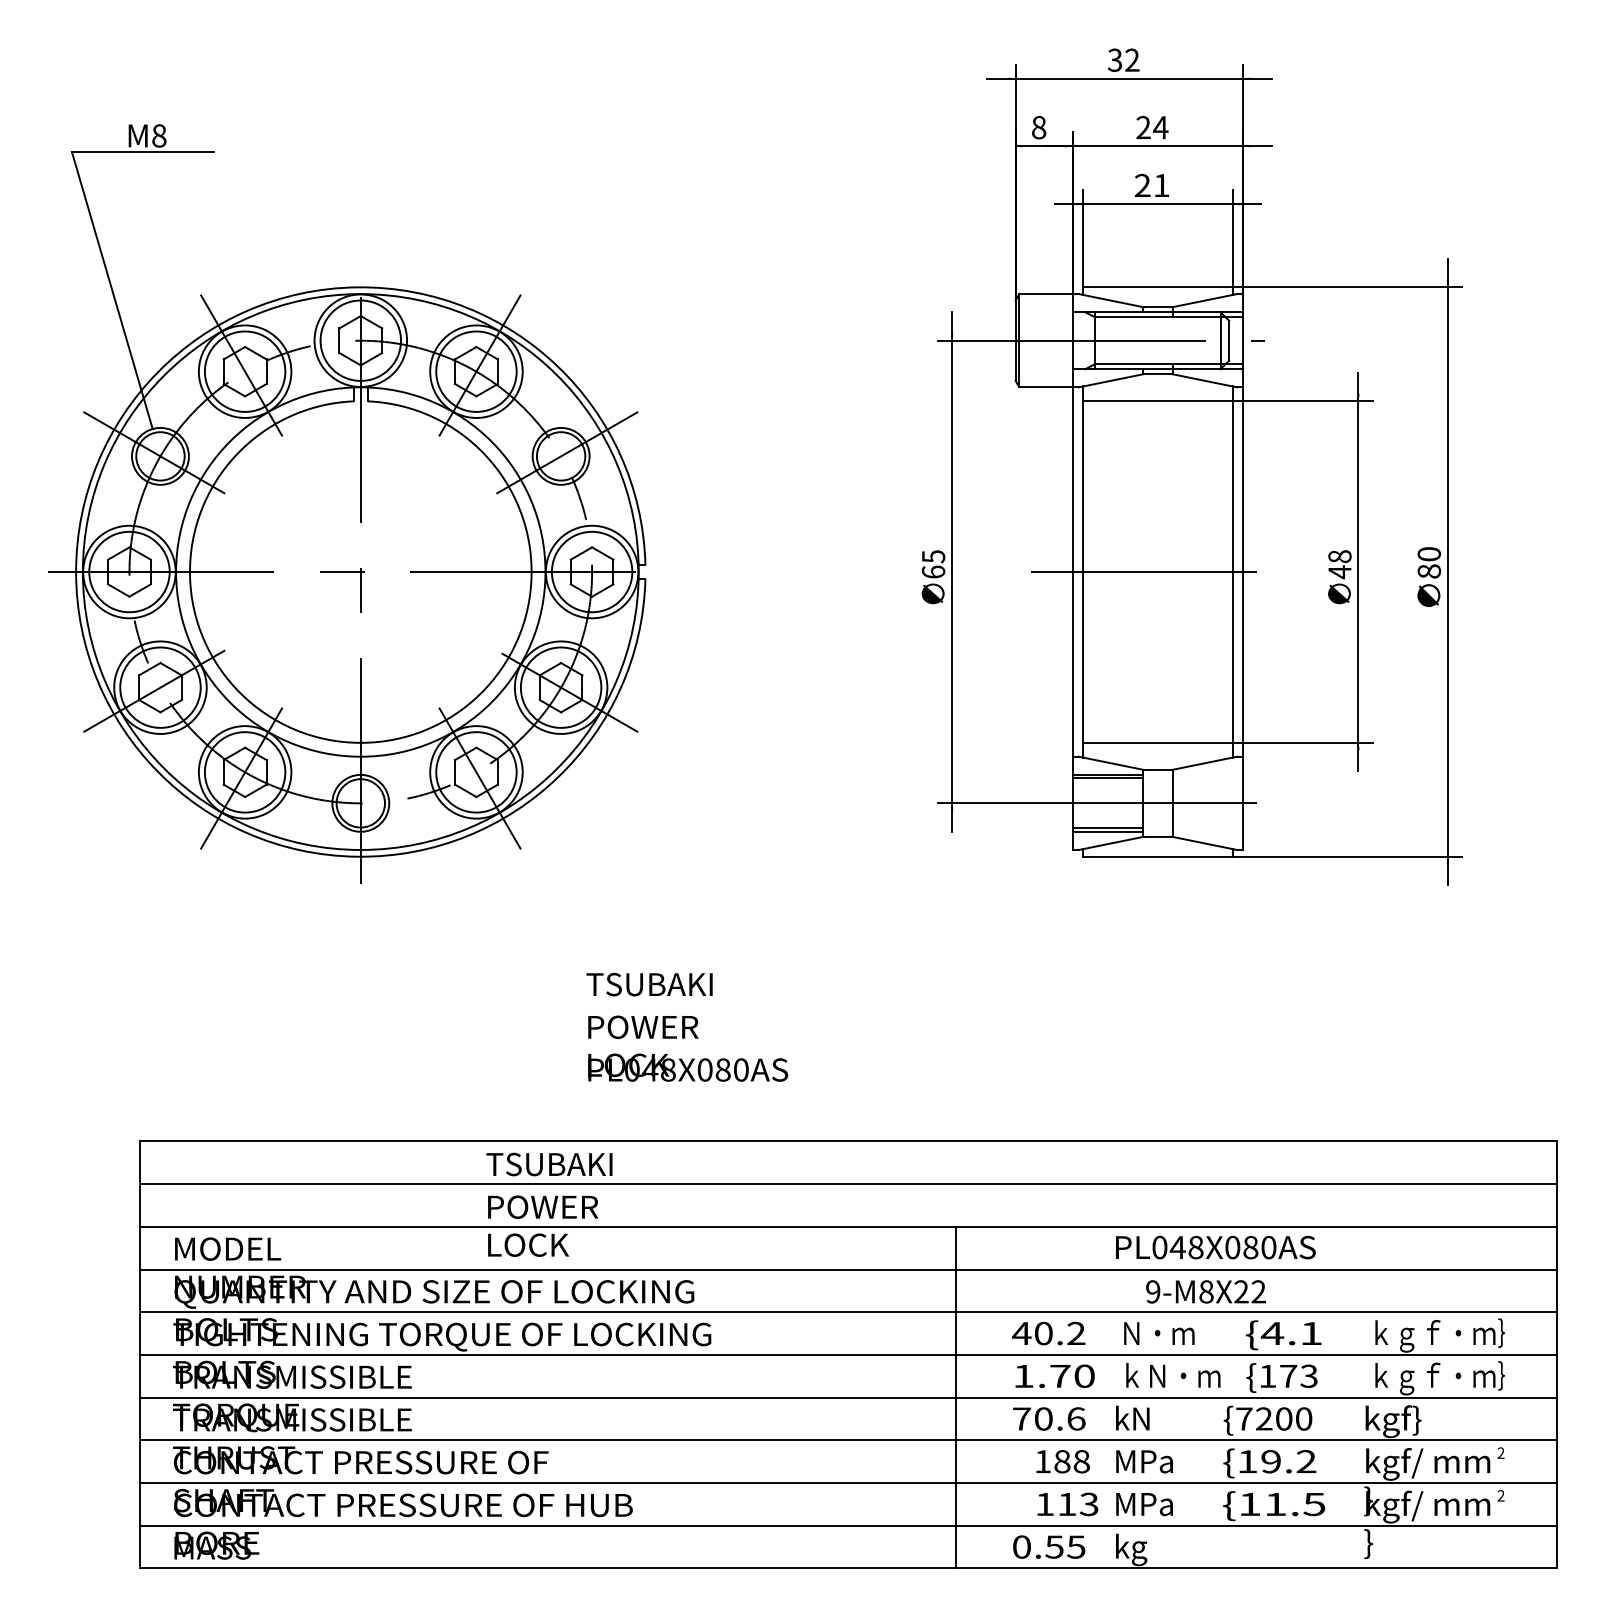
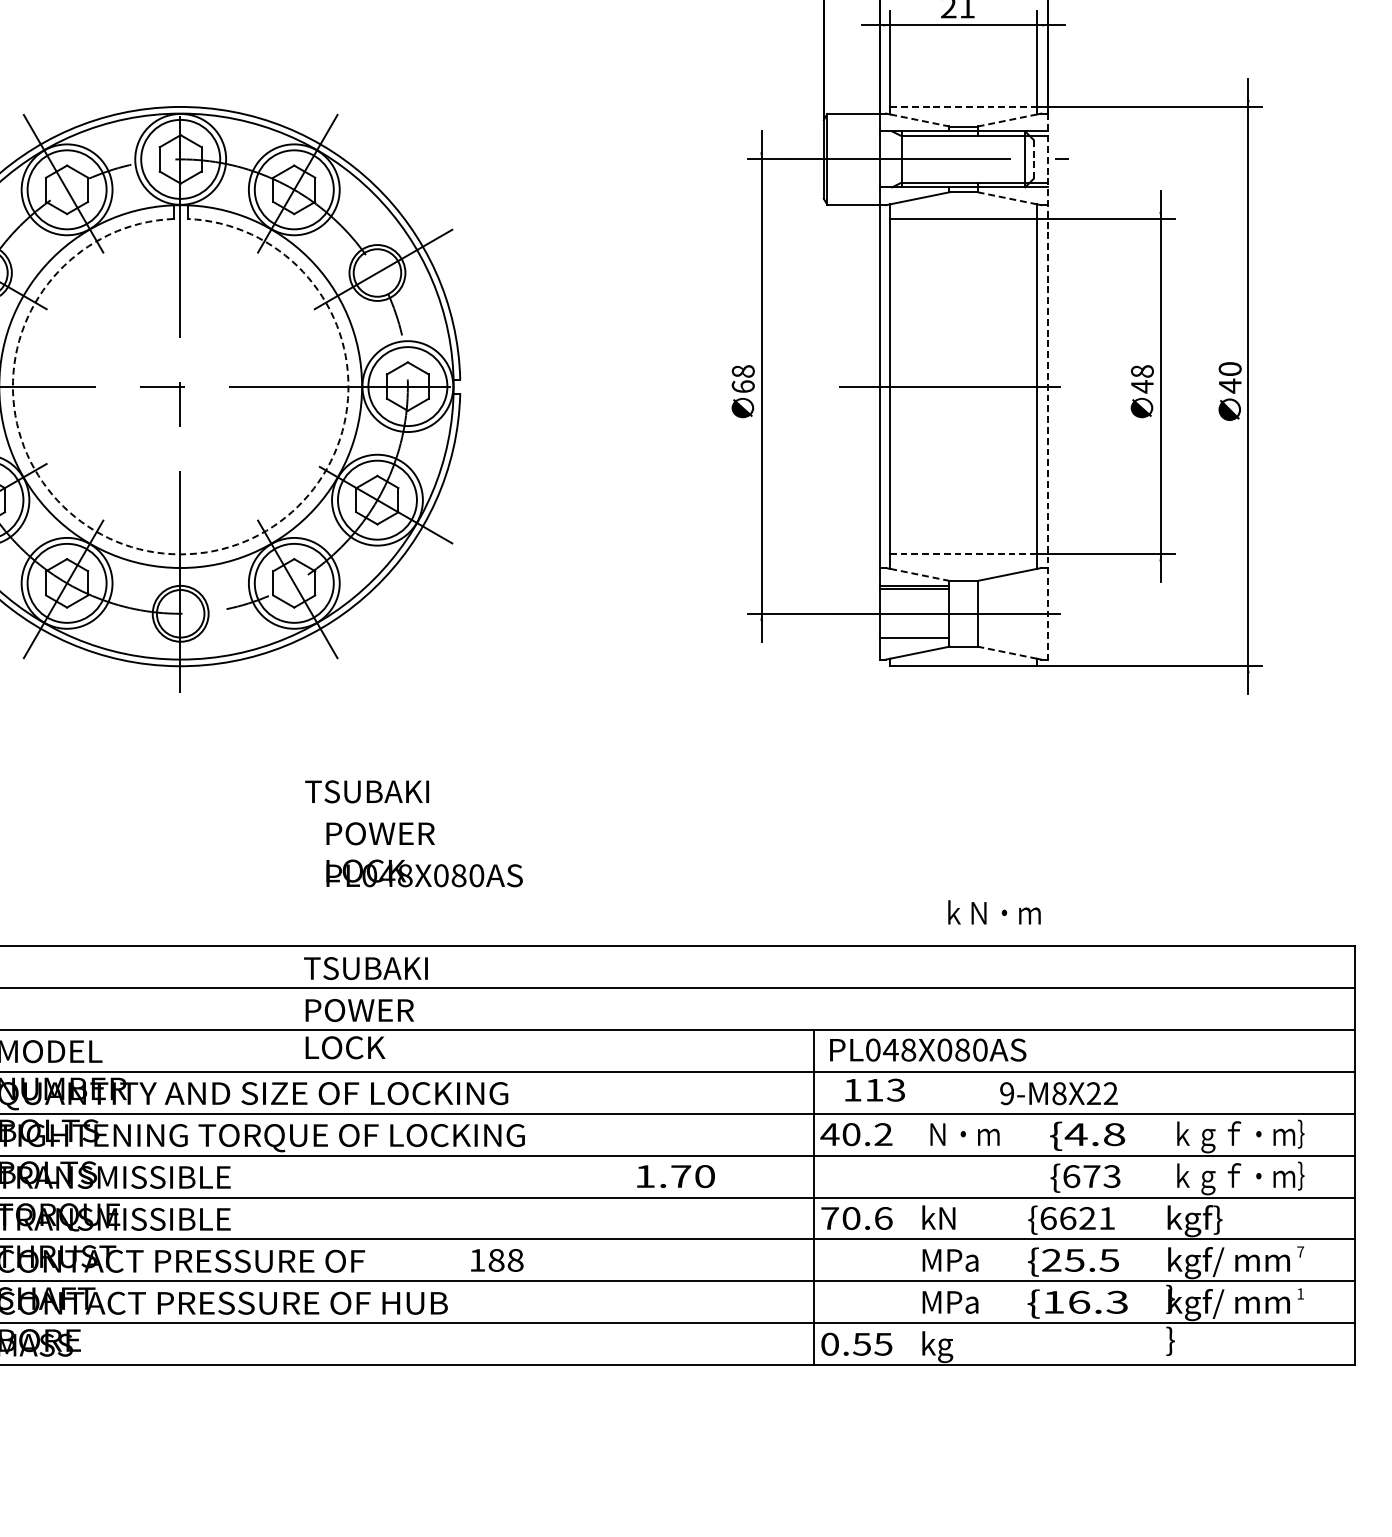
line: (1157, 287) -> (963, 107), solid -> dashed
line: (1113, 301) -> (920, 120), solid -> dashed
line: (1202, 301) -> (1007, 120), solid -> dashed
line: (1229, 340) -> (1033, 159), solid -> dashed
line: (1202, 380) -> (1007, 198), solid -> dashed
text: (933, 556) -> (743, 371), 65 -> 68
text: (1429, 571) -> (1230, 386), 80 -> 40
line: (1243, 572) -> (1047, 387), solid -> dashed
arc: (360, 742) -> (180, 554), solid -> dashed
line: (1157, 742) -> (963, 554), solid -> dashed
line: (1113, 763) -> (920, 574), solid -> dashed
line: (1107, 831) -> (914, 641), removed
line: (1202, 842) -> (1007, 652), solid -> dashed
text: (649, 984) -> (367, 791), moved
text: (688, 1048) -> (424, 854), moved
text: (1215, 1247) -> (927, 1050), moved
text: (1205, 1291) -> (1058, 1093), moved
text: (1311, 1333) -> (1114, 1134), 4.1 -> 4.8
text: (1054, 1375) -> (675, 1175), moved
text: (1173, 1375) -> (994, 912), moved
text: (1267, 1375) -> (1071, 1175), 173 -> 673
line: (956, 1397) -> (813, 1197), moved
text: (1274, 1418) -> (1078, 1217), 7200 -> 6621
text: (1500, 1452) -> (1300, 1251), 2 -> 7
text: (1062, 1461) -> (496, 1260), moved
text: (1277, 1461) -> (1081, 1260), 19.2 -> 25.5
text: (1500, 1495) -> (1300, 1293), 2 -> 1
text: (1067, 1504) -> (874, 1090), moved
text: (1295, 1504) -> (1098, 1302), 11.5 -> 16.3

